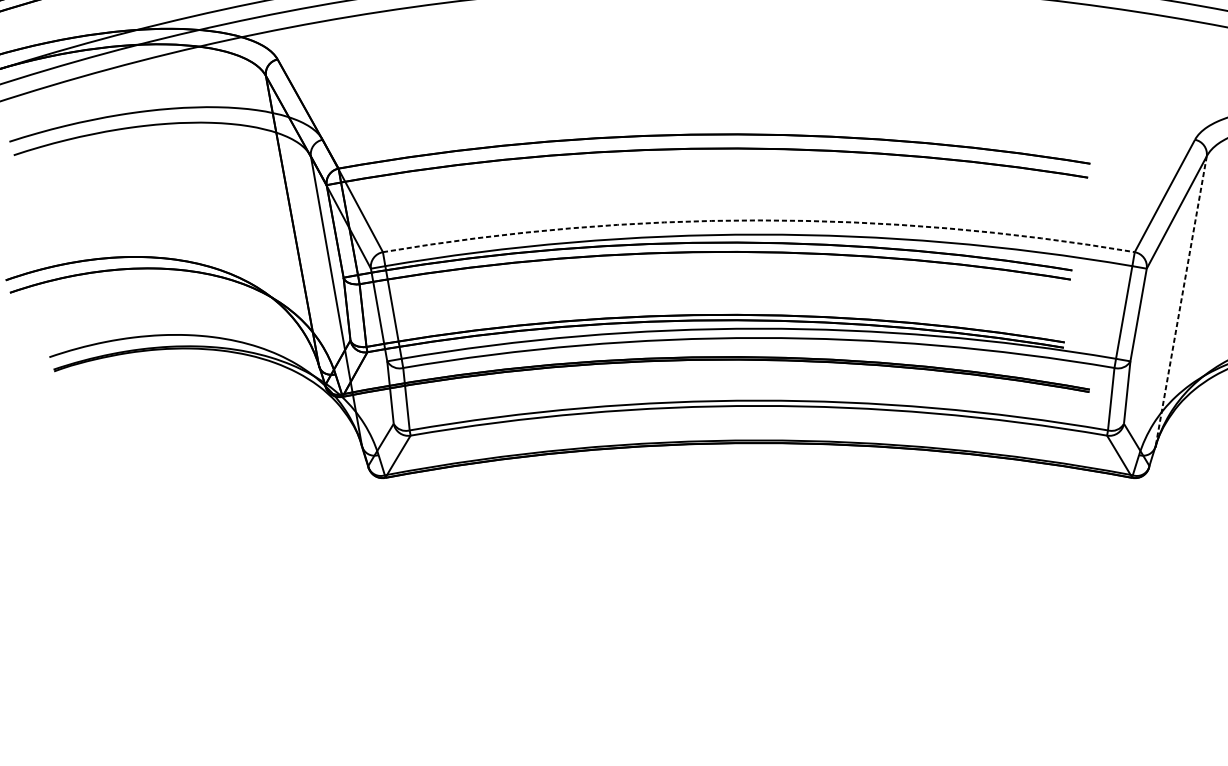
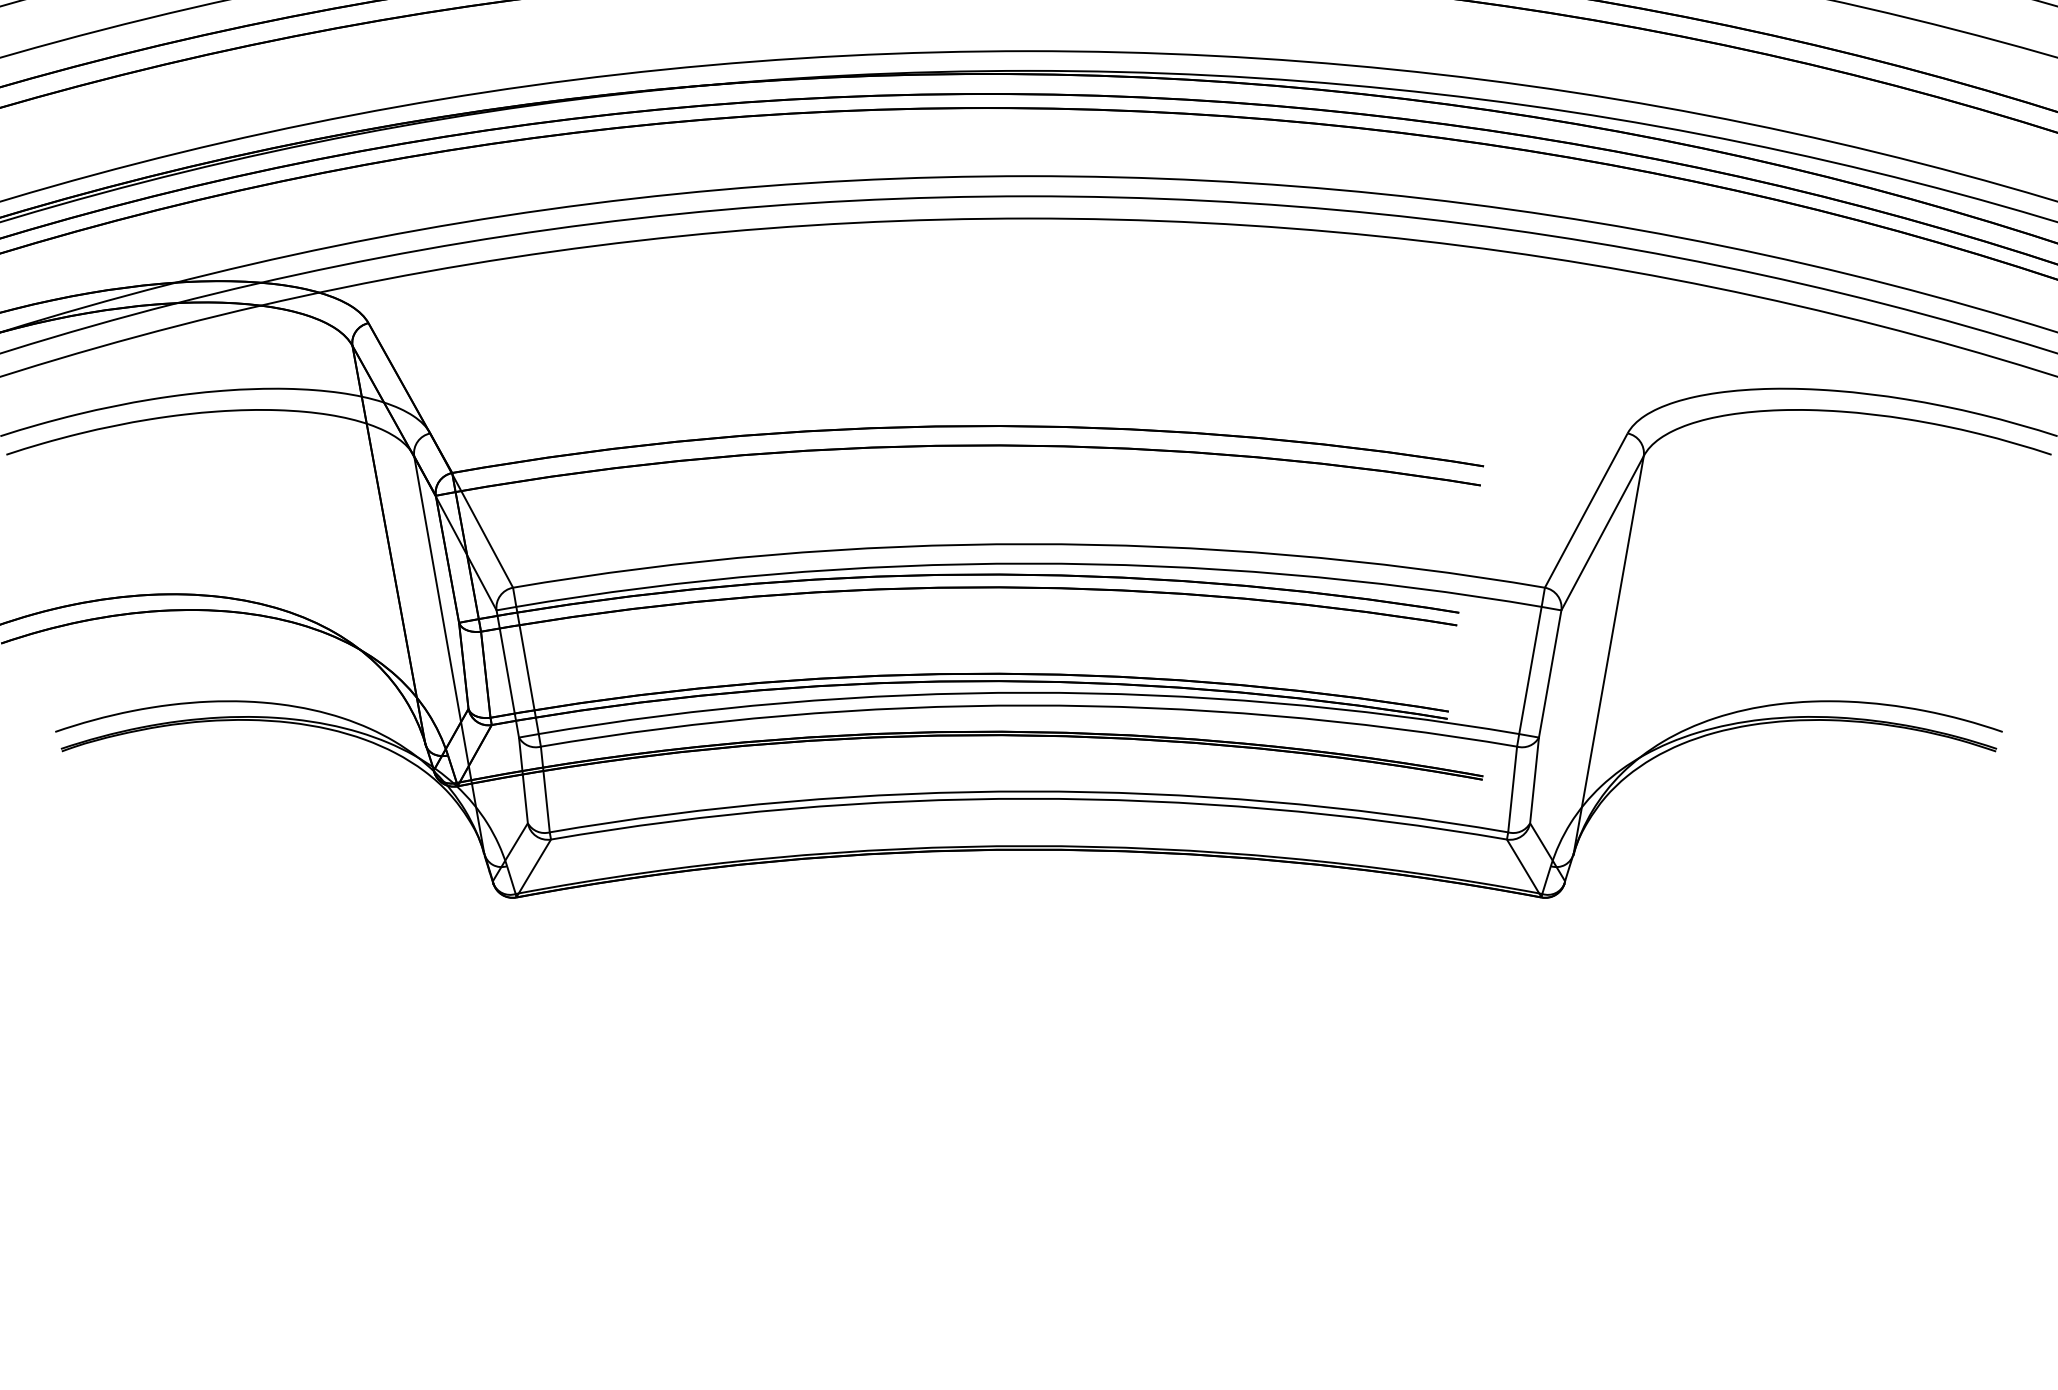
arc: (758, 220) -> (1028, 544), dashed -> solid
line: (1181, 300) -> (1608, 654), dashed -> solid

